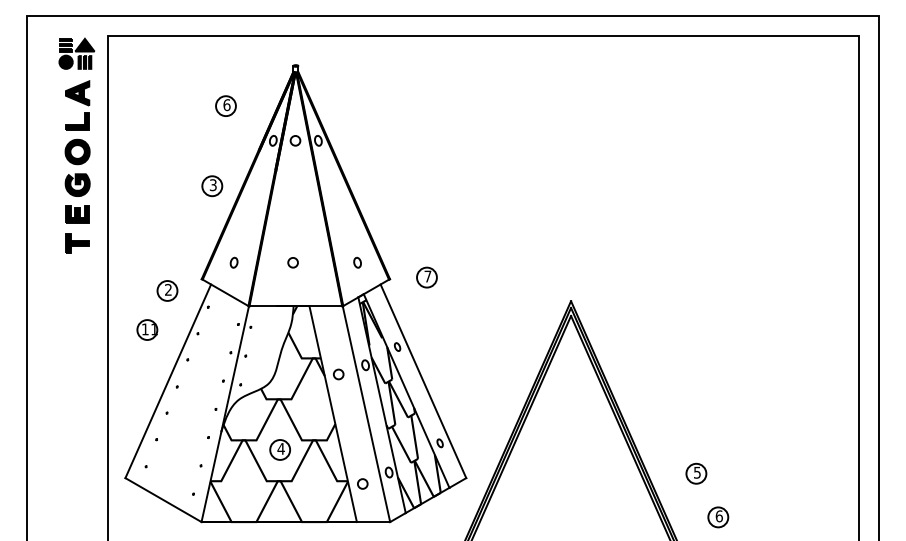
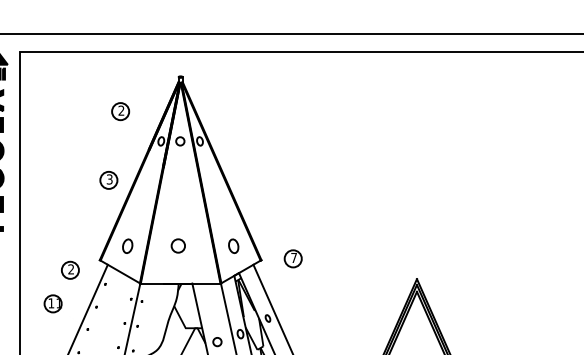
text: (226, 105) -> (121, 111), 6 -> 2
part: (233, 262) -> (127, 245), size x1.6
circle: (292, 262) -> (177, 245), size x1.6
part: (357, 262) -> (233, 245), size x1.6

